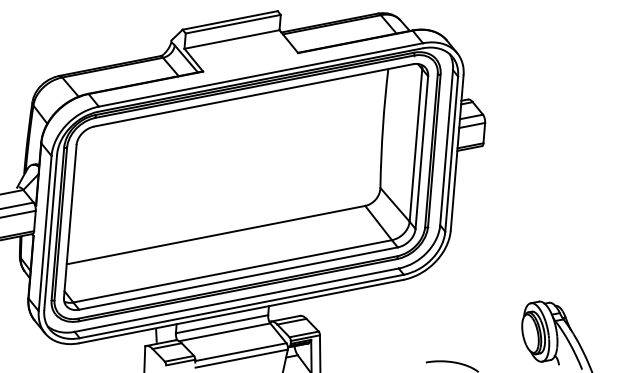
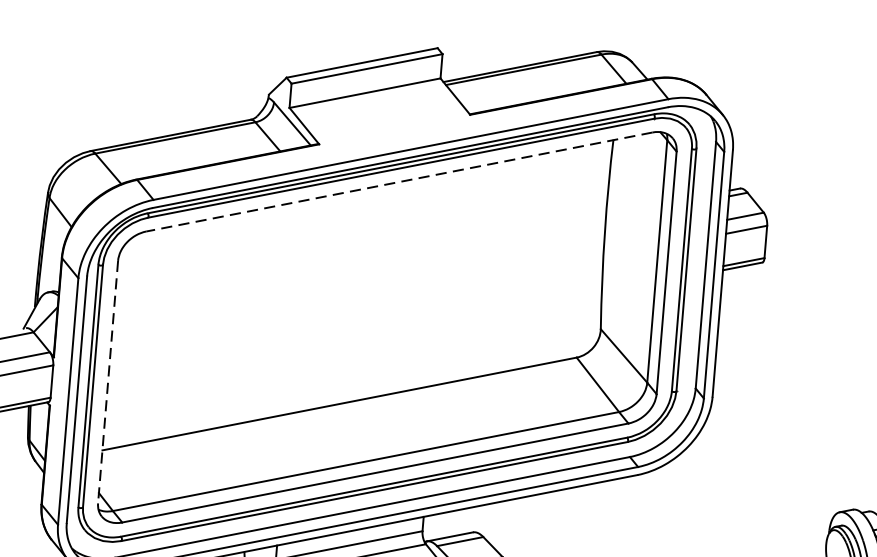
line: (253, 95) -> (399, 182), solid -> dashed
line: (70, 221) -> (108, 382), solid -> dashed

